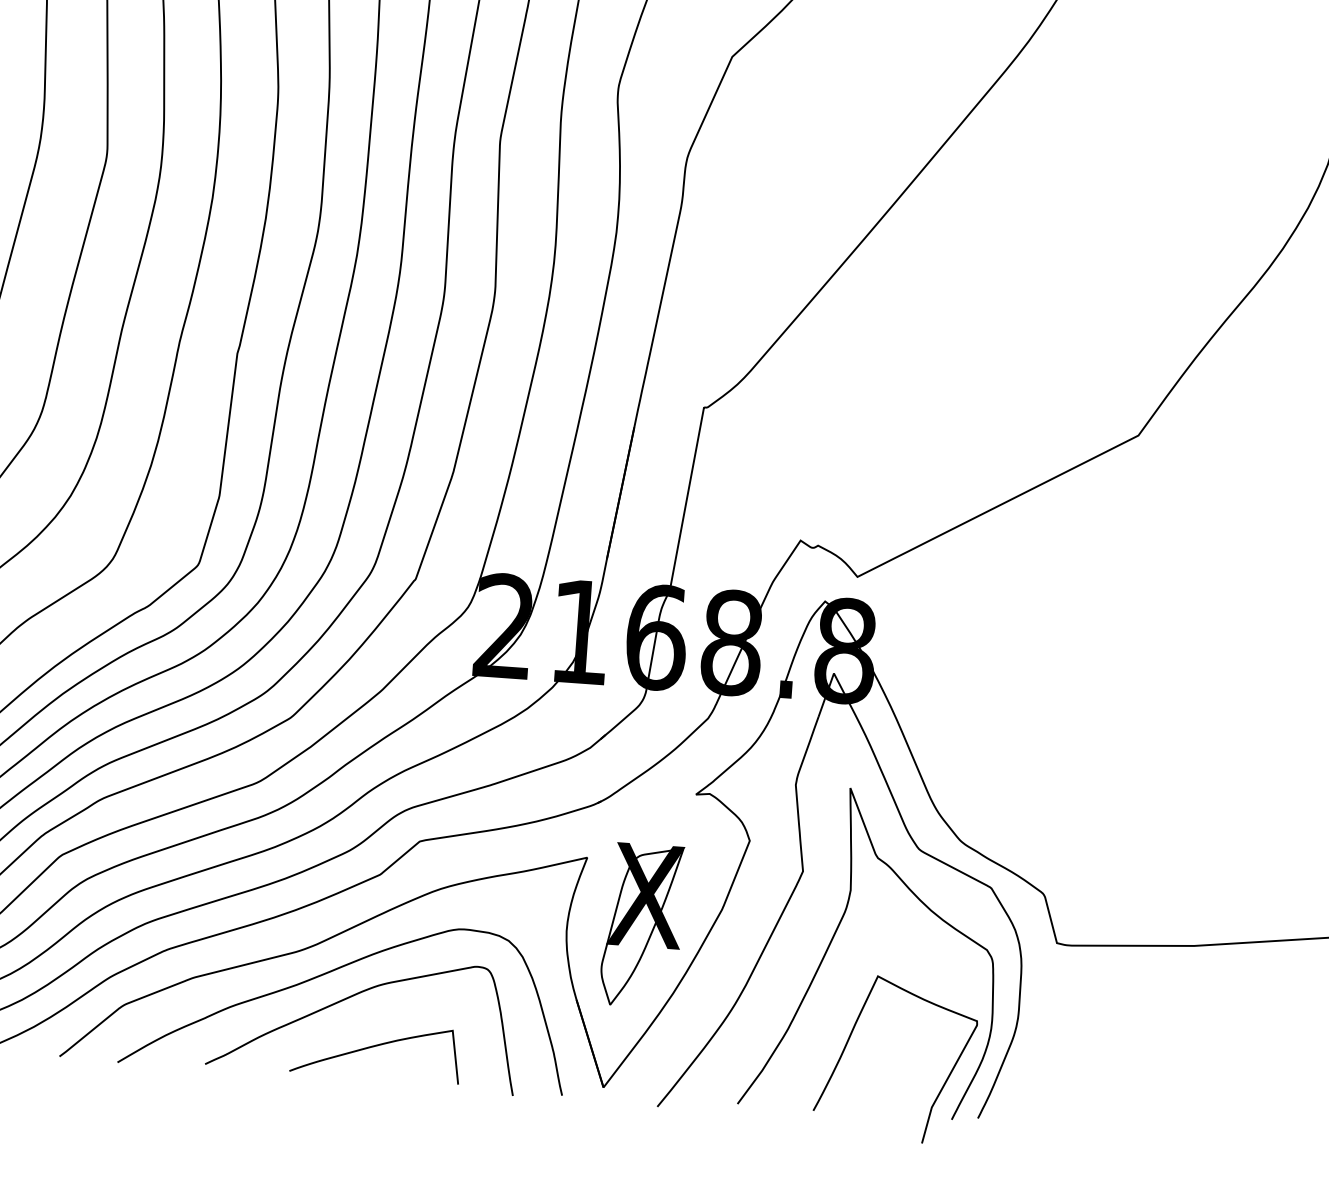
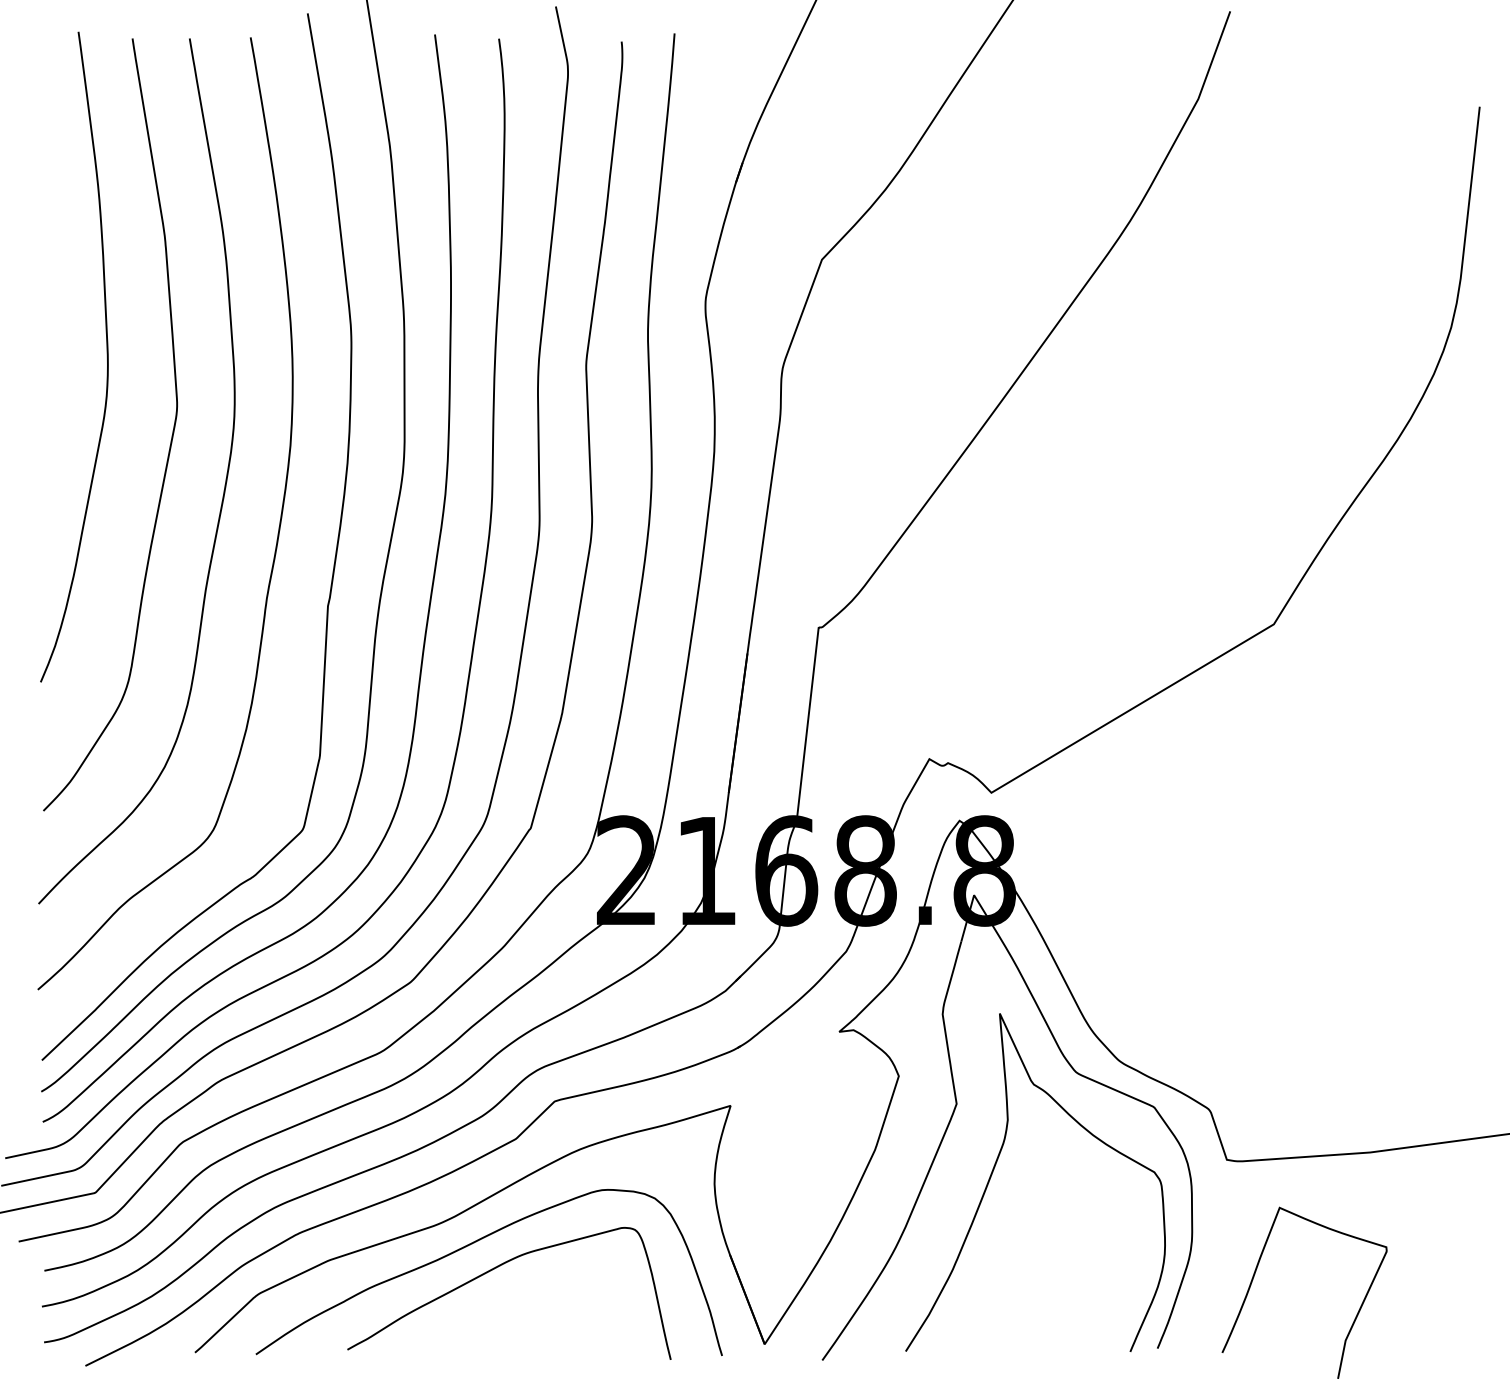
part: (641, 925) -> (792, 1172), removed
curve: (850, 1038) -> (1255, 1274), moved
curve: (374, 1047) -> (522, 1319), removed

